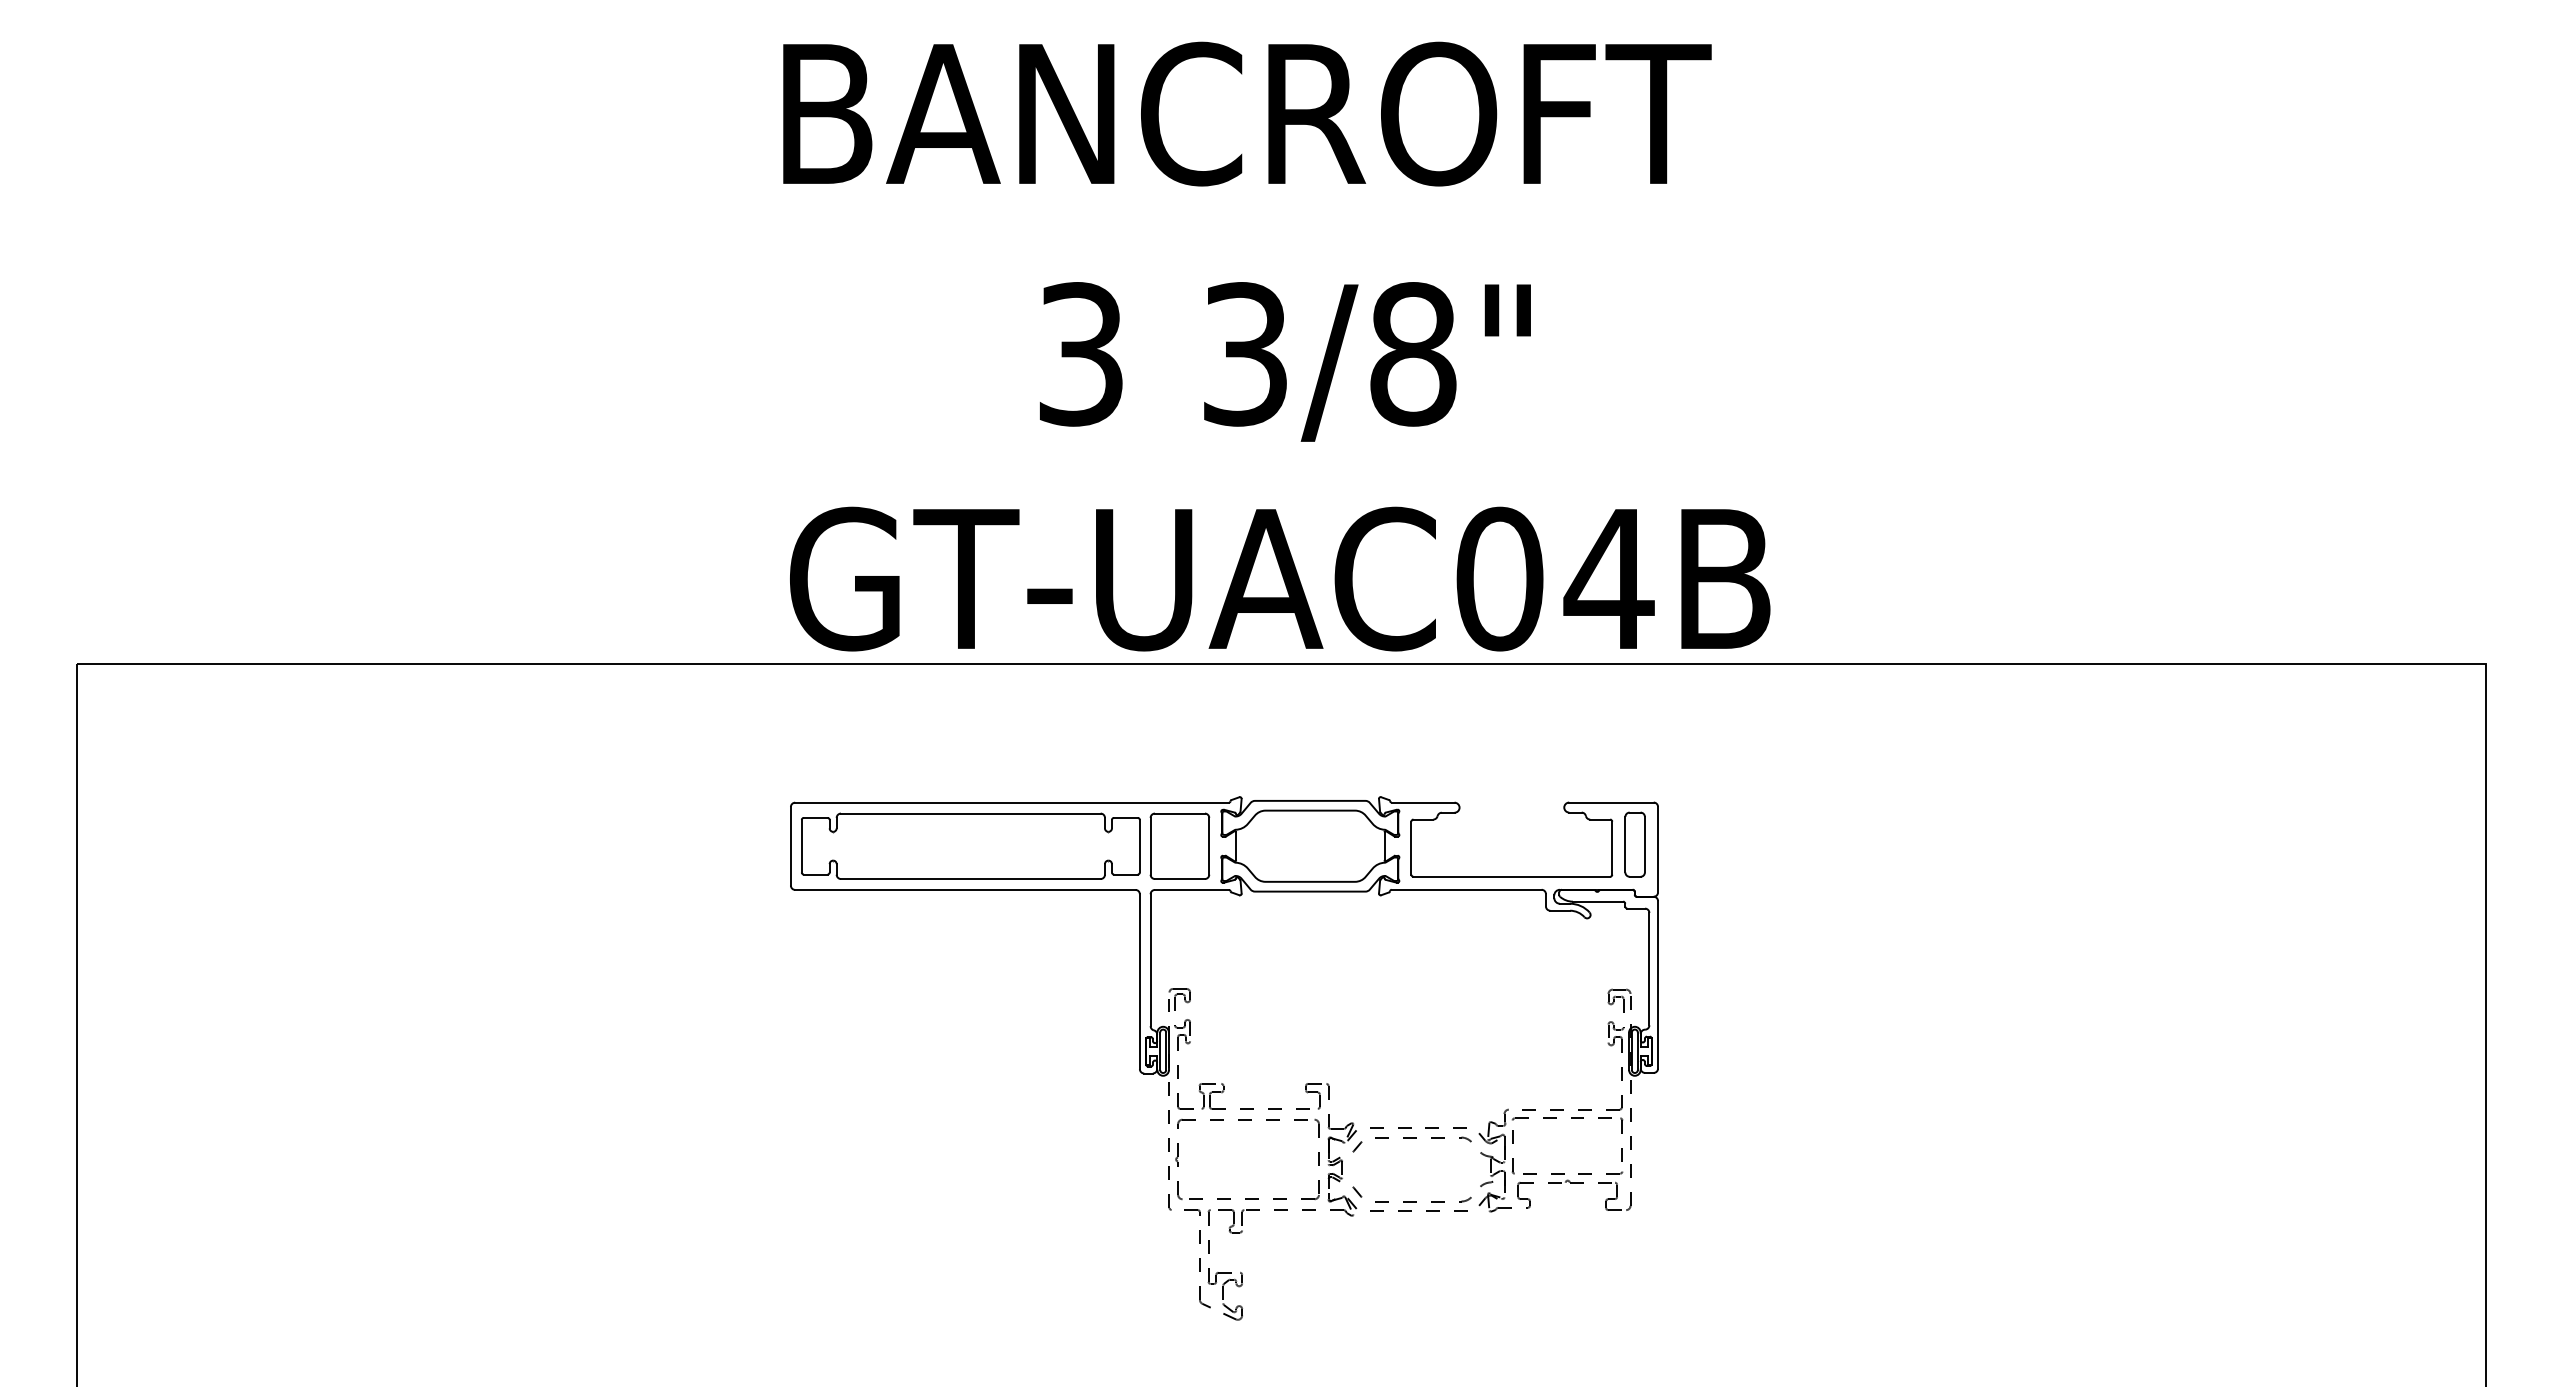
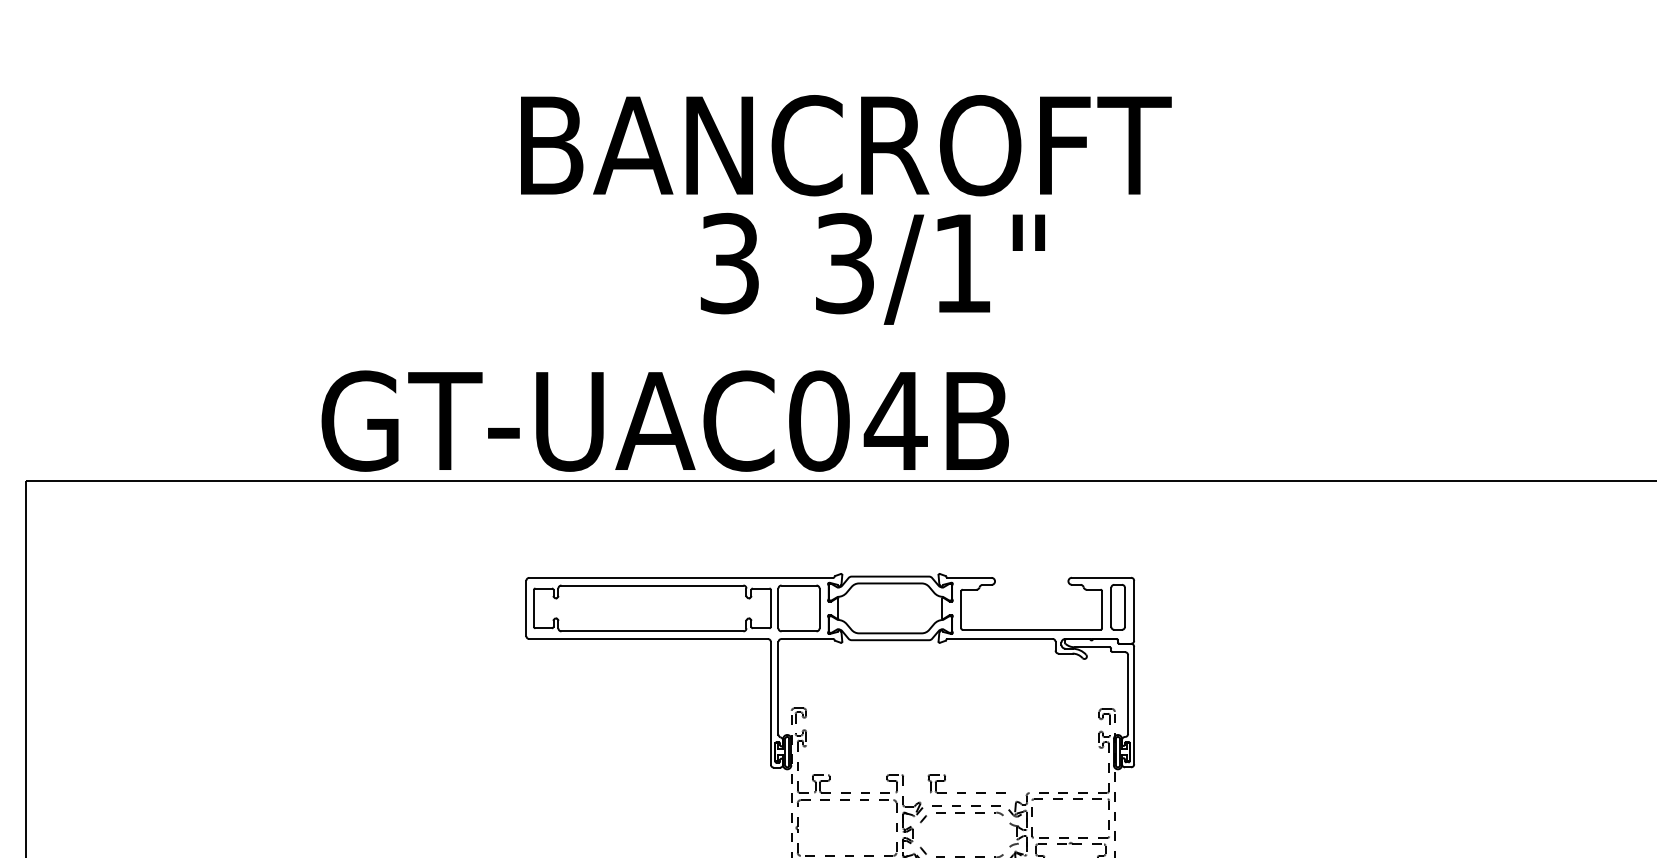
text: (1247, 113) -> (846, 145), moved
text: (1413, 354) -> (962, 263), 3/8" -> 3/1"
text: (1280, 578) -> (665, 420), moved
part: (1418, 1108) -> (966, 792), added

